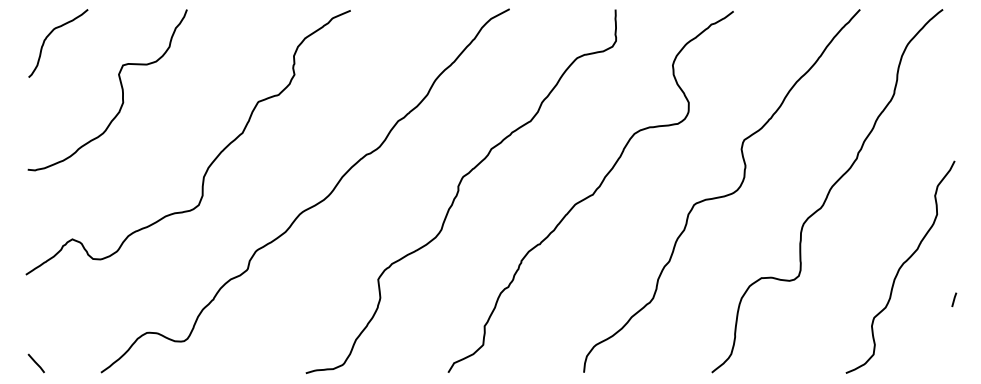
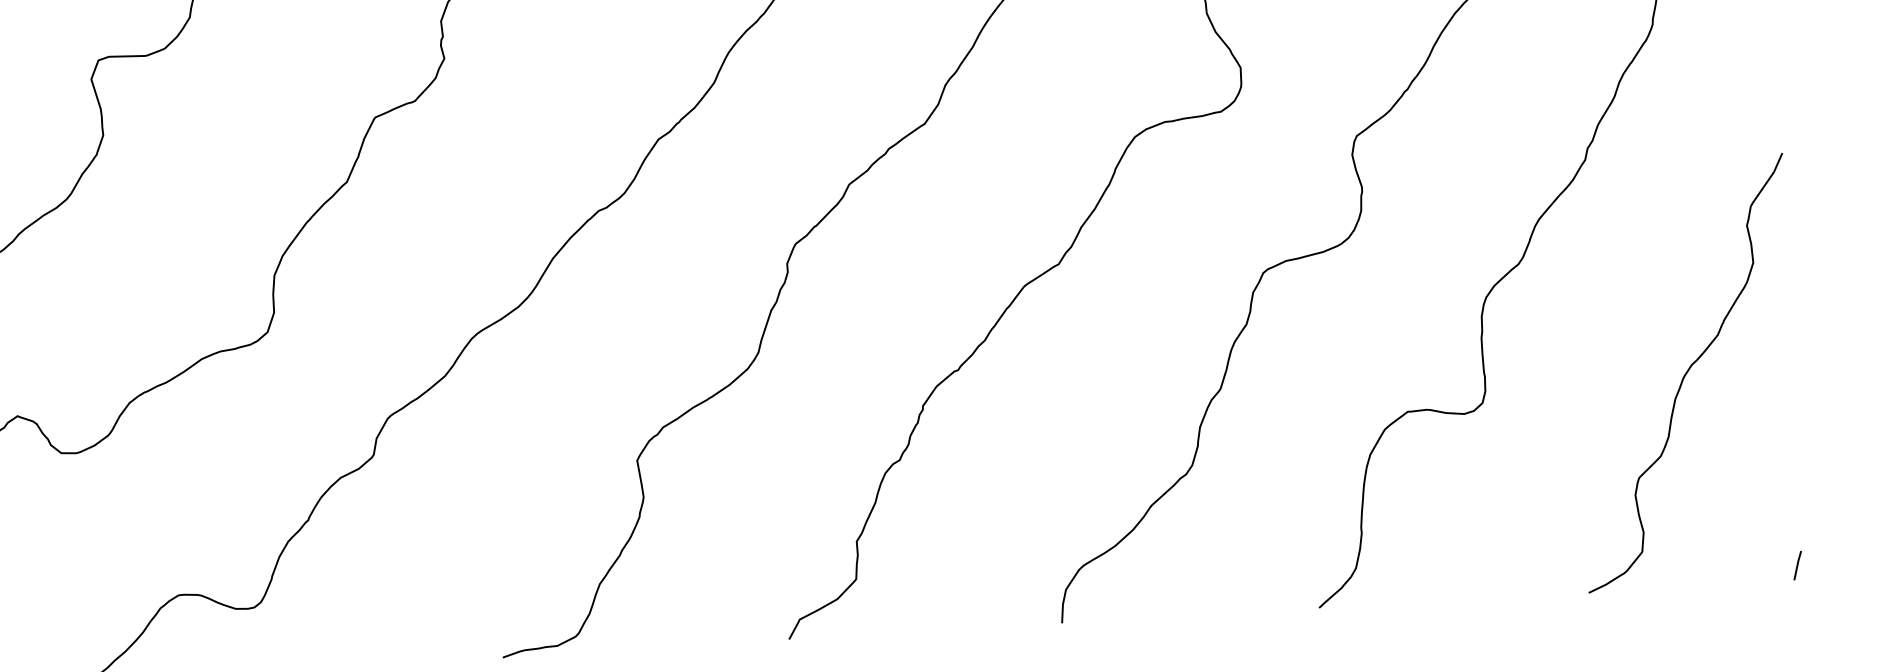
line: (954, 299) -> (1798, 564), moved

